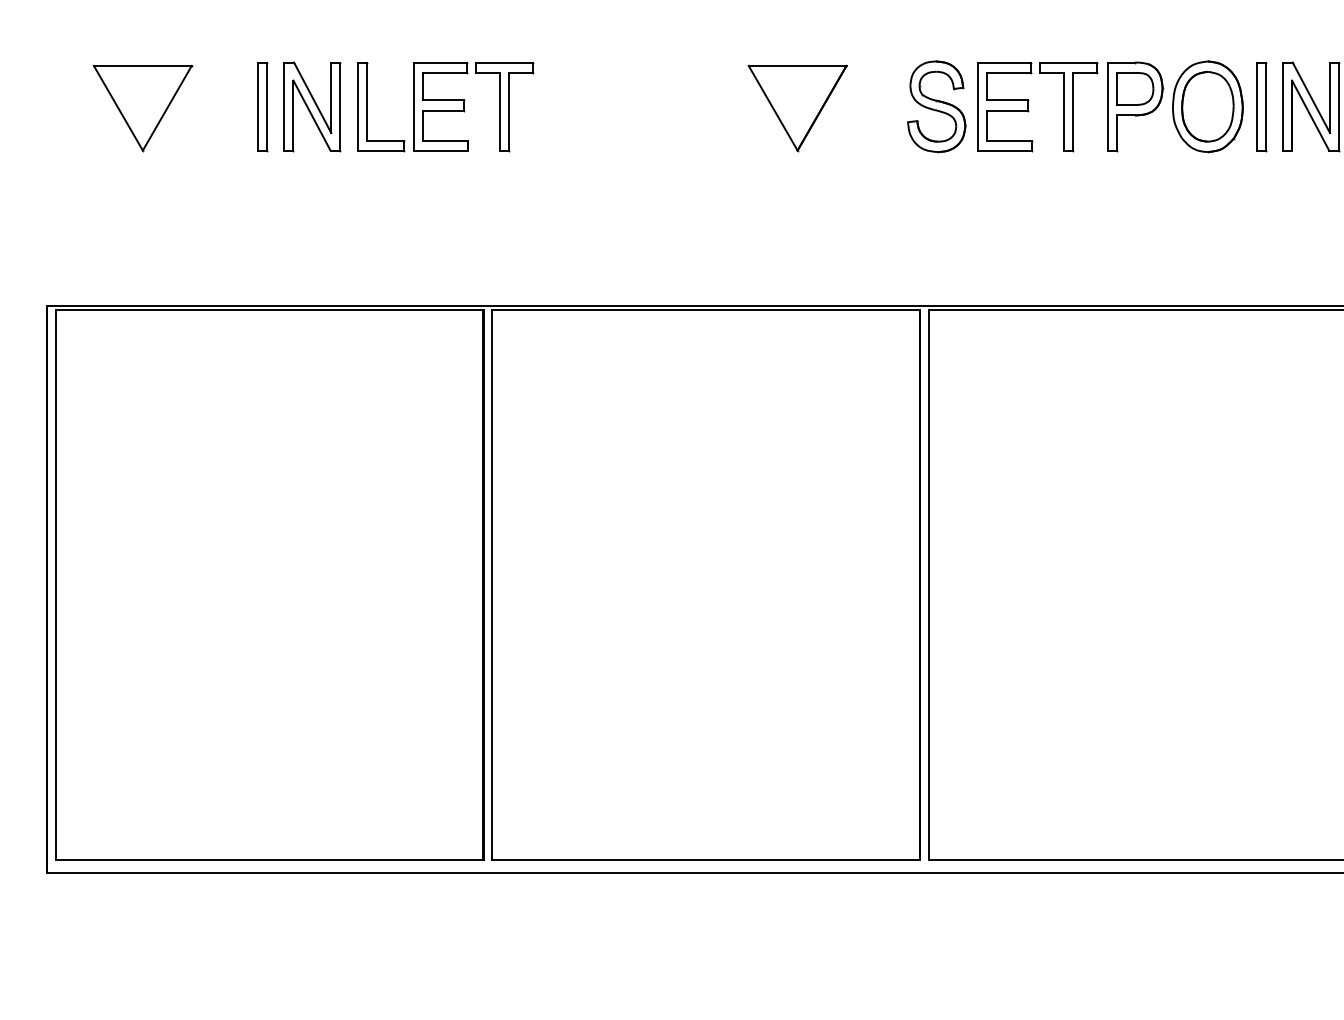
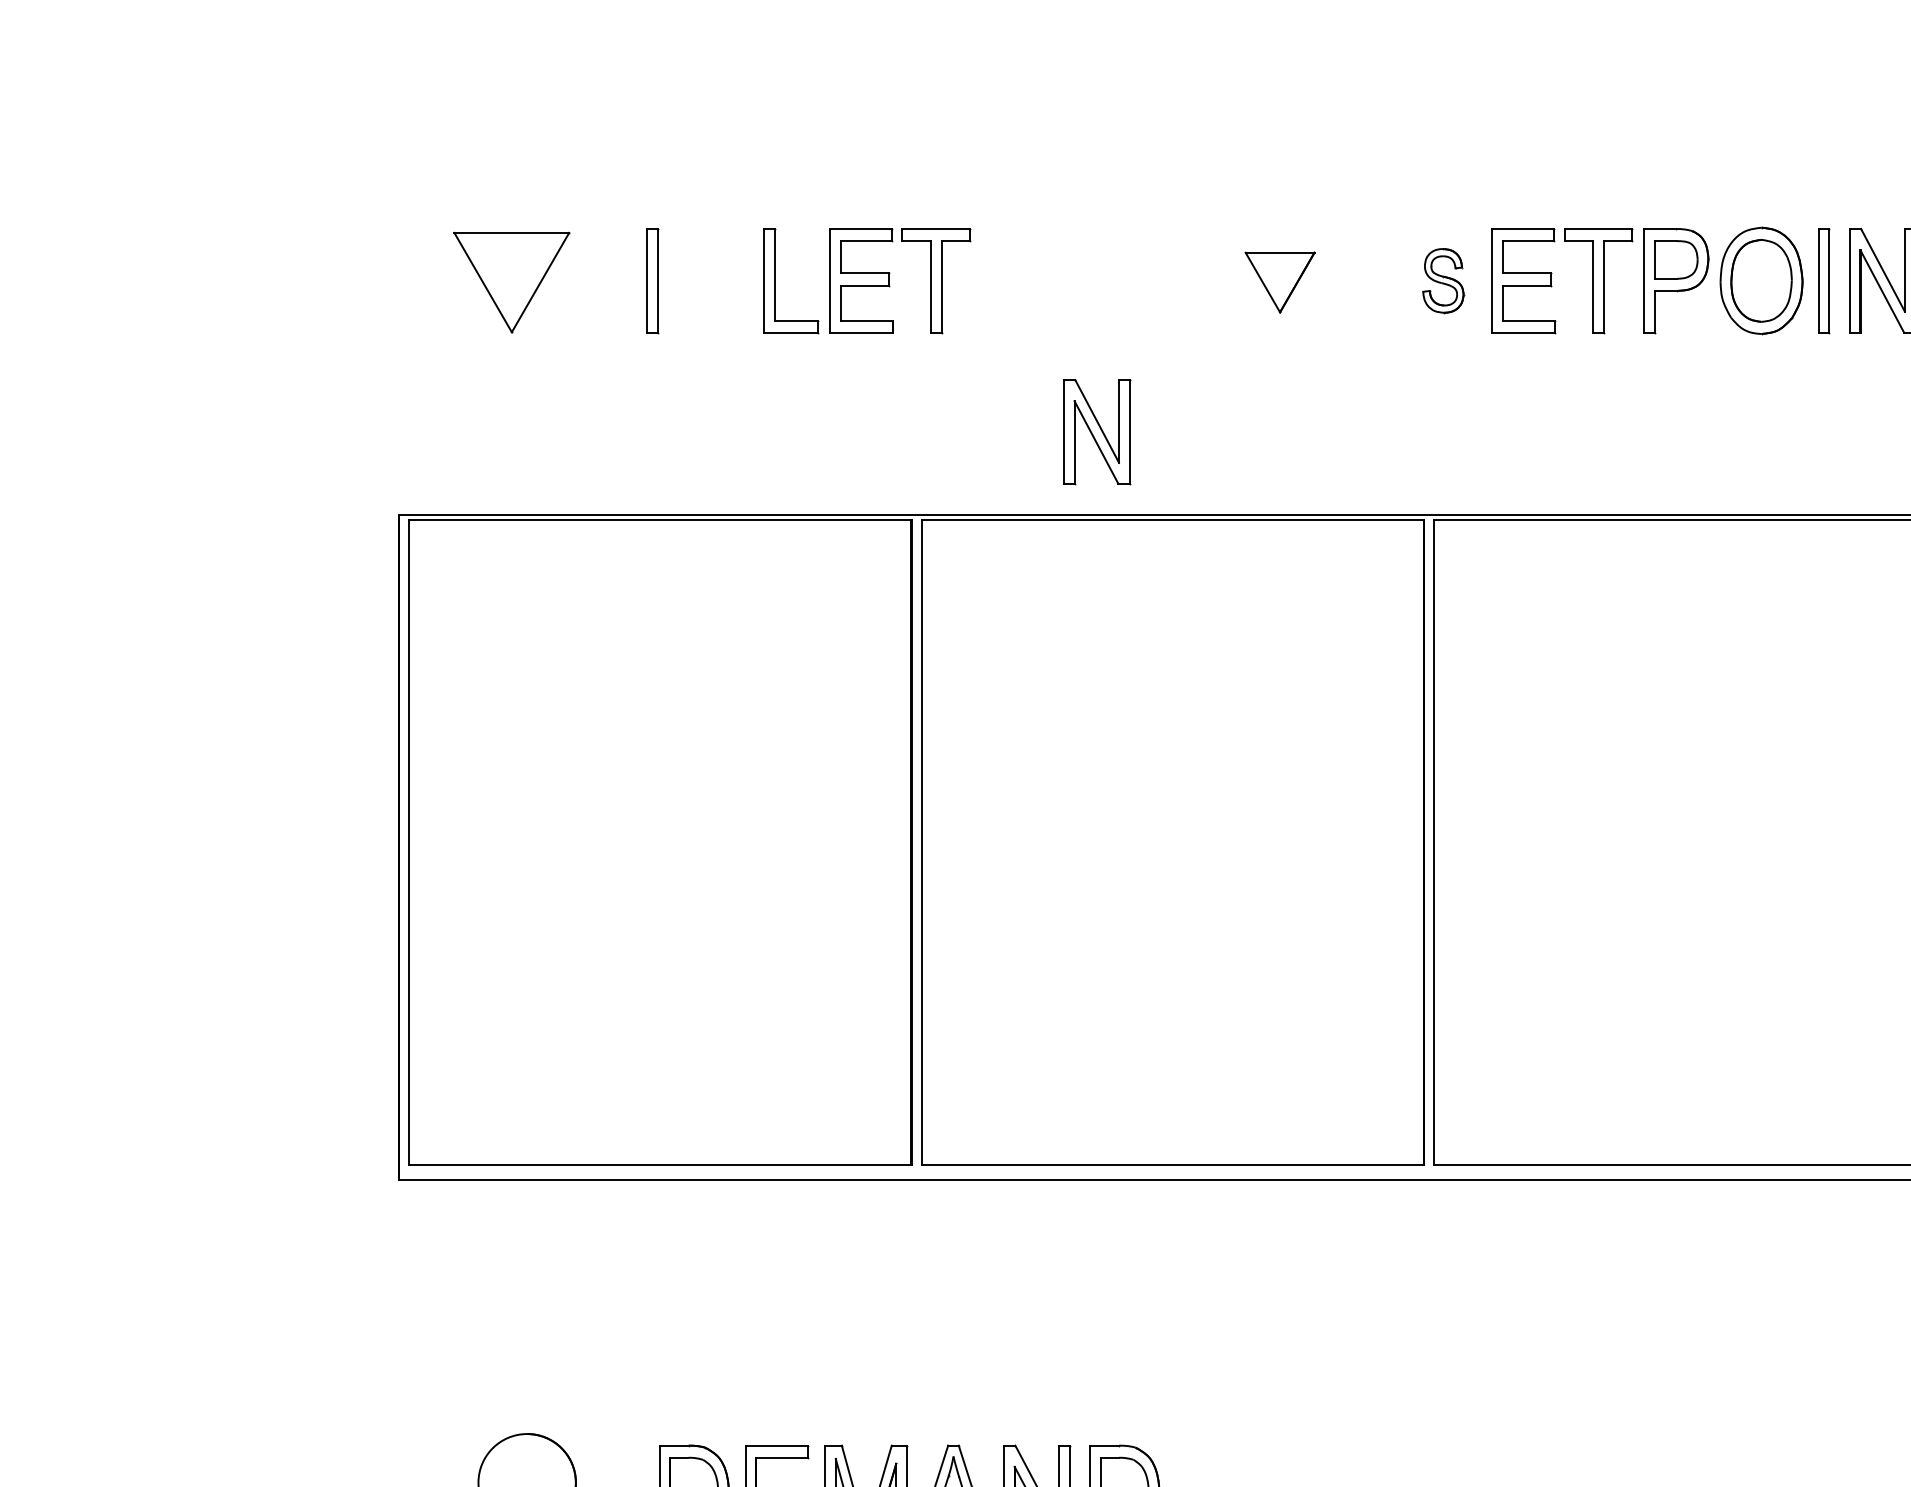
part: (936, 106) -> (1443, 280), size x0.6
part: (313, 107) -> (1097, 432), moved
part: (797, 108) -> (1279, 282), size x0.6

